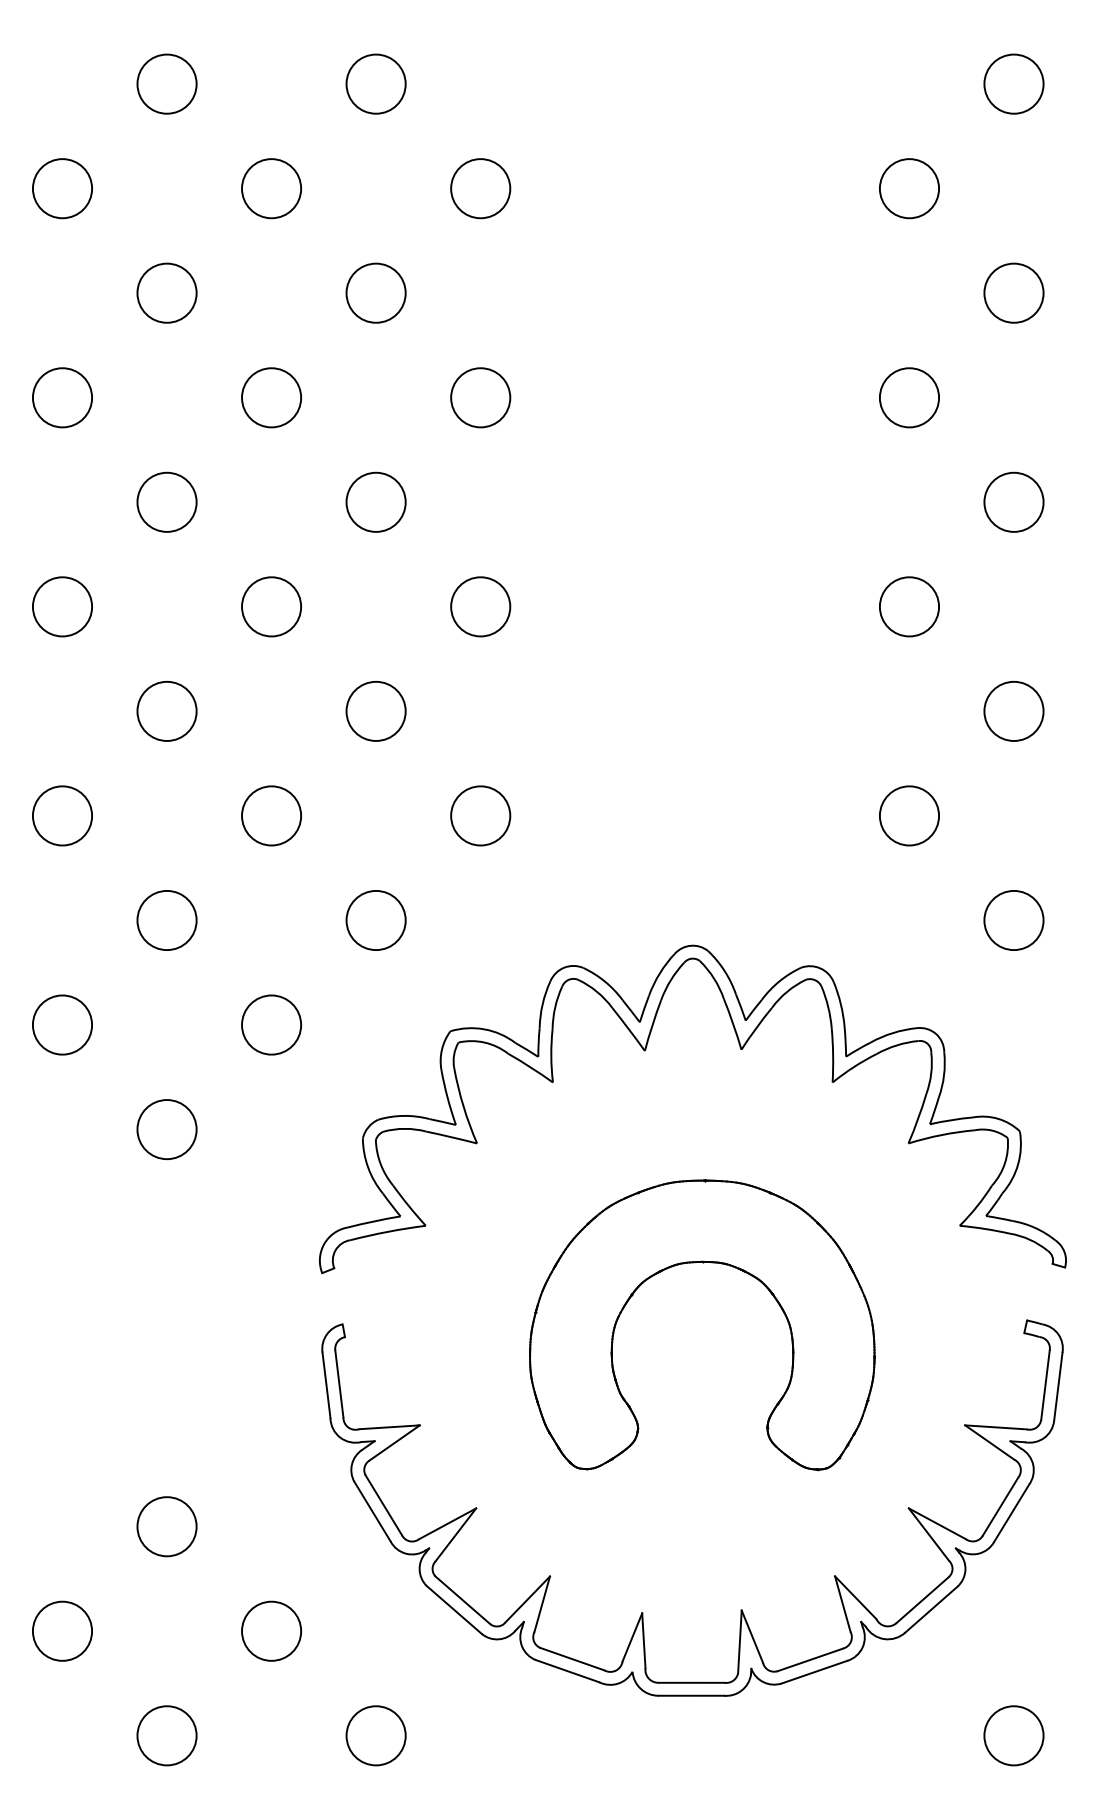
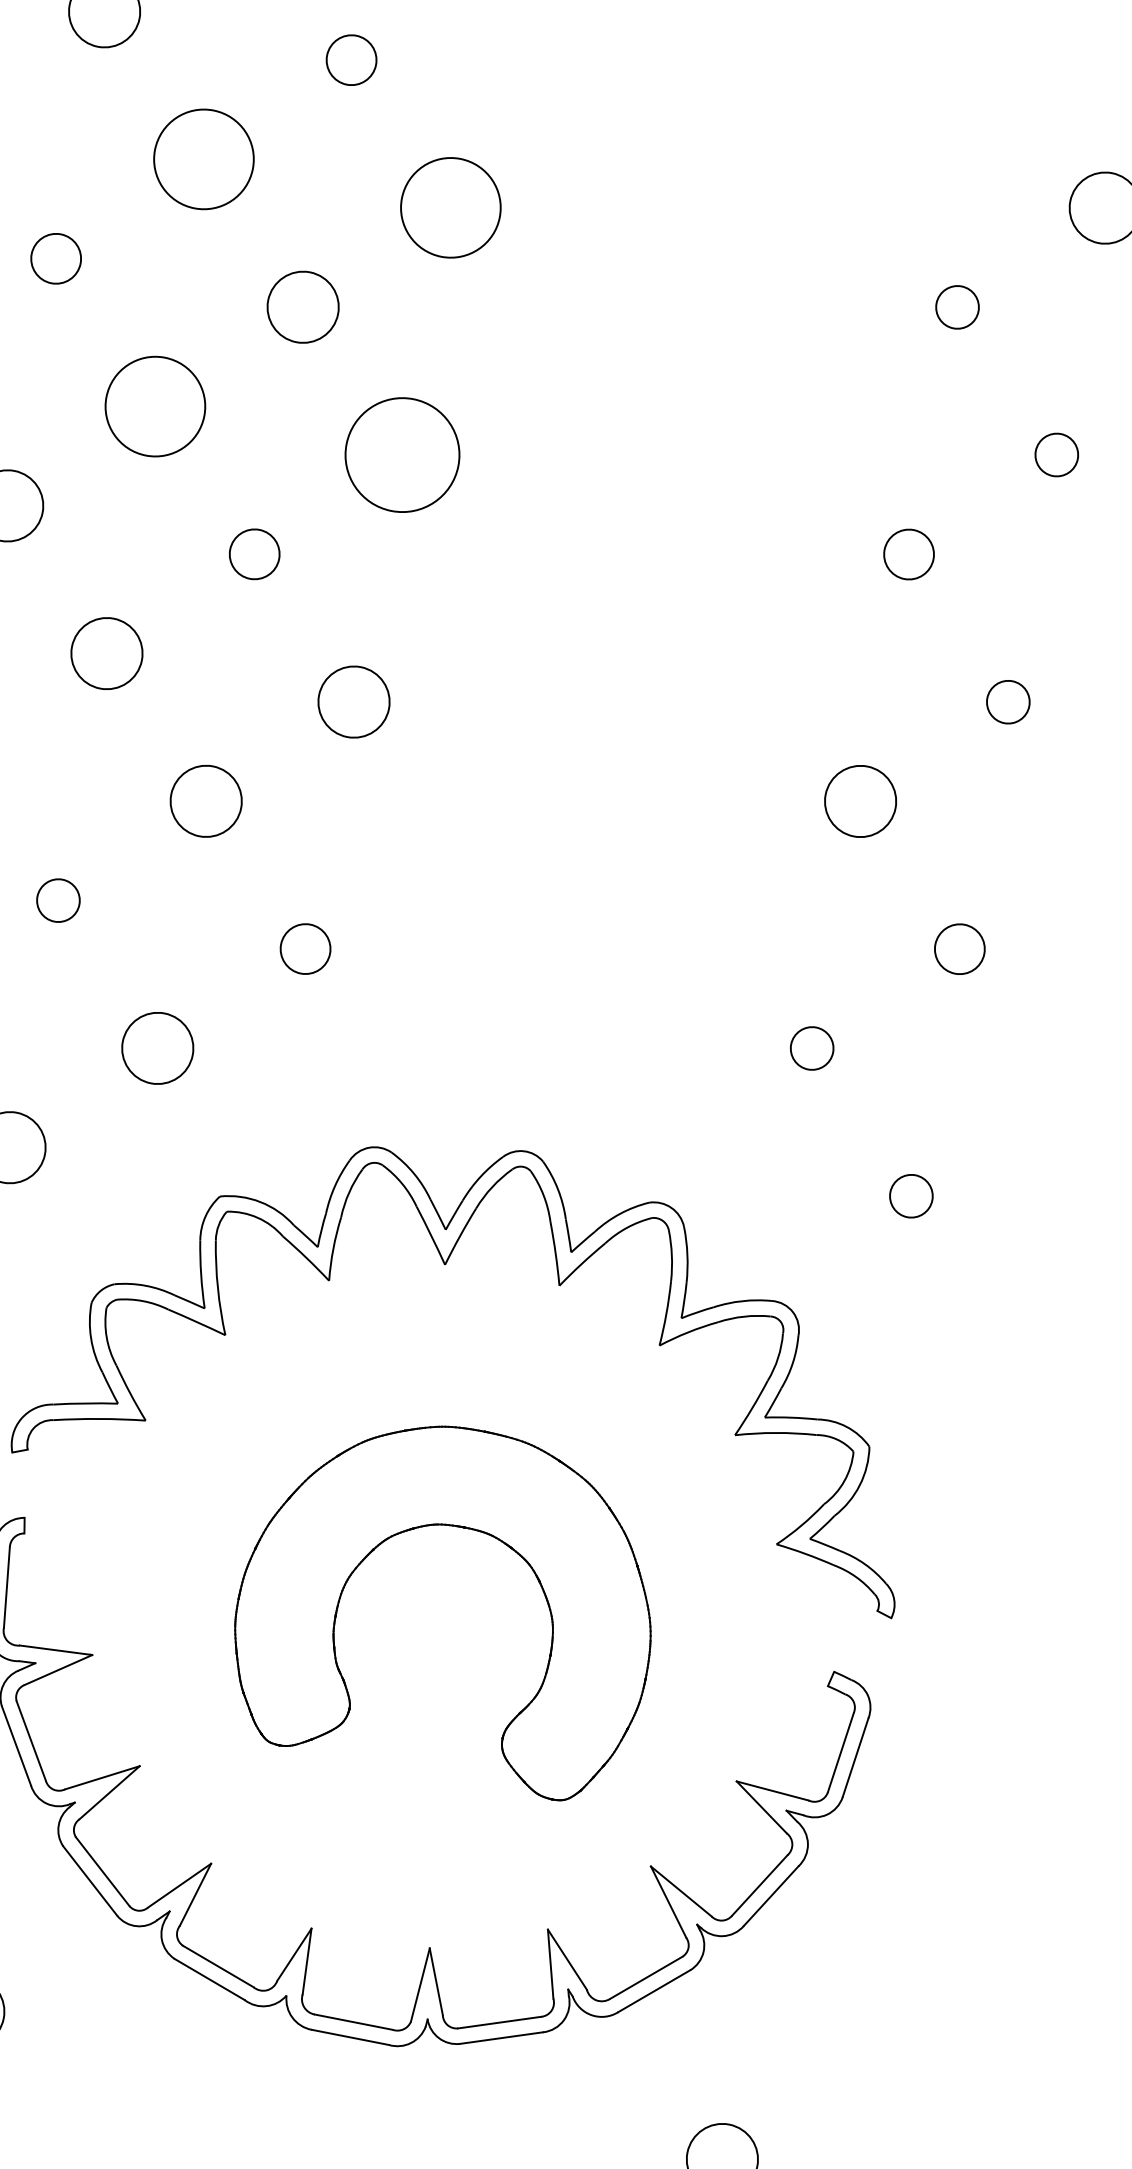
circle: (375, 83) -> (351, 59), size x0.7
circle: (271, 188) -> (203, 159), size x1.4
circle: (480, 188) -> (450, 207), size x1.4
circle: (909, 188) -> (957, 307), size x0.6
circle: (166, 292) -> (55, 257), size x0.7
circle: (1013, 292) -> (1056, 454), size x0.6
circle: (271, 397) -> (155, 406), size x1.4
circle: (480, 397) -> (402, 454), size x1.6
circle: (909, 397) -> (909, 554), size x0.7
circle: (375, 501) -> (254, 553), size x0.7
circle: (1013, 501) -> (1007, 701), size x0.6
circle: (1013, 711) -> (959, 949), size x0.7
circle: (271, 815) -> (58, 900), size x0.6
circle: (480, 815) -> (305, 948), size x0.7
circle: (909, 815) -> (812, 1047), size x0.6
circle: (1013, 920) -> (910, 1196), size x0.6

